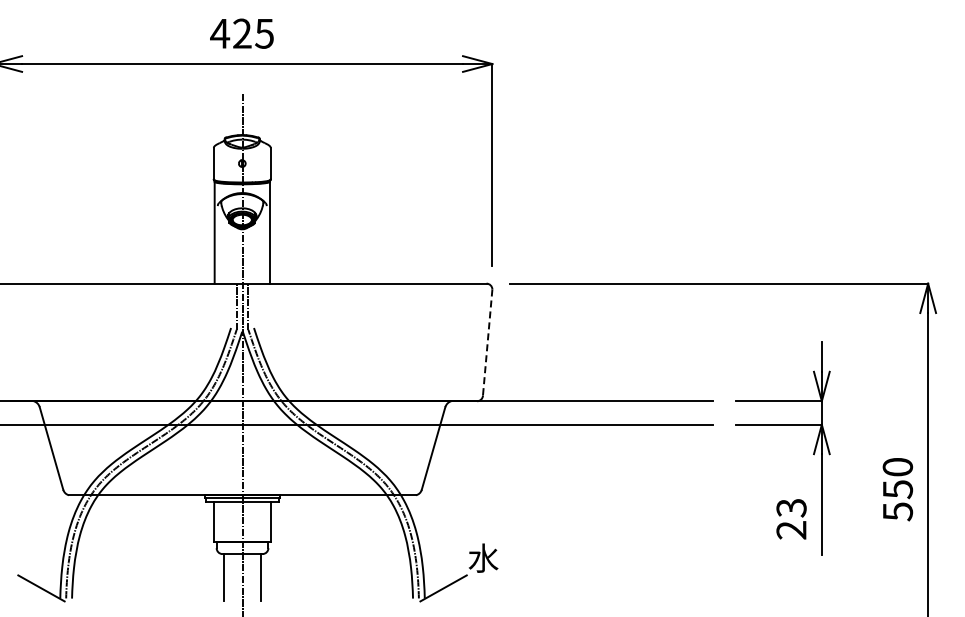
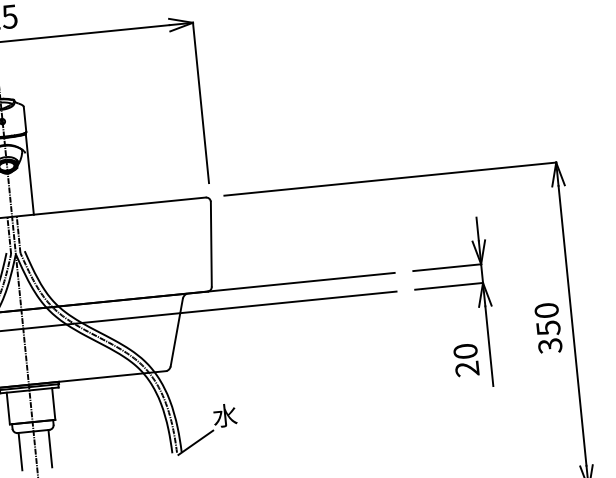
line: (487, 342) -> (211, 244), dashed -> solid
text: (791, 507) -> (465, 351), 23 -> 20
text: (897, 511) -> (549, 345), 550 -> 350

